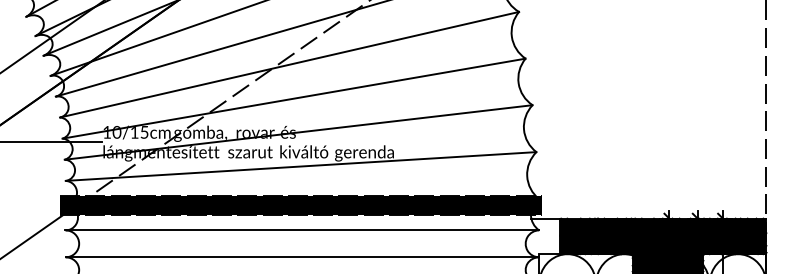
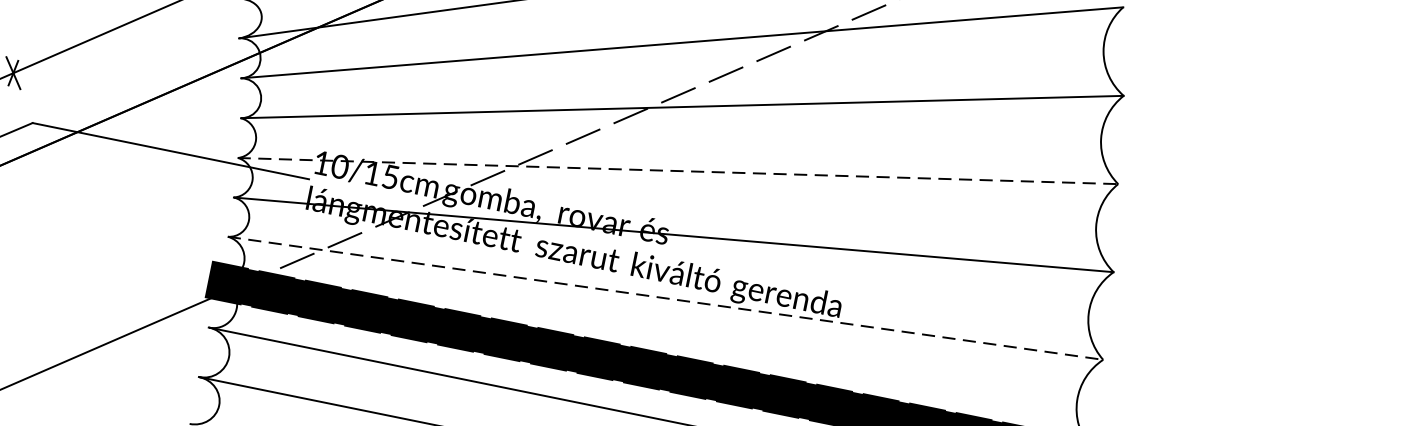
line: (294, 98) -> (678, 170), solid -> dashed
line: (301, 166) -> (666, 298), solid -> dashed

